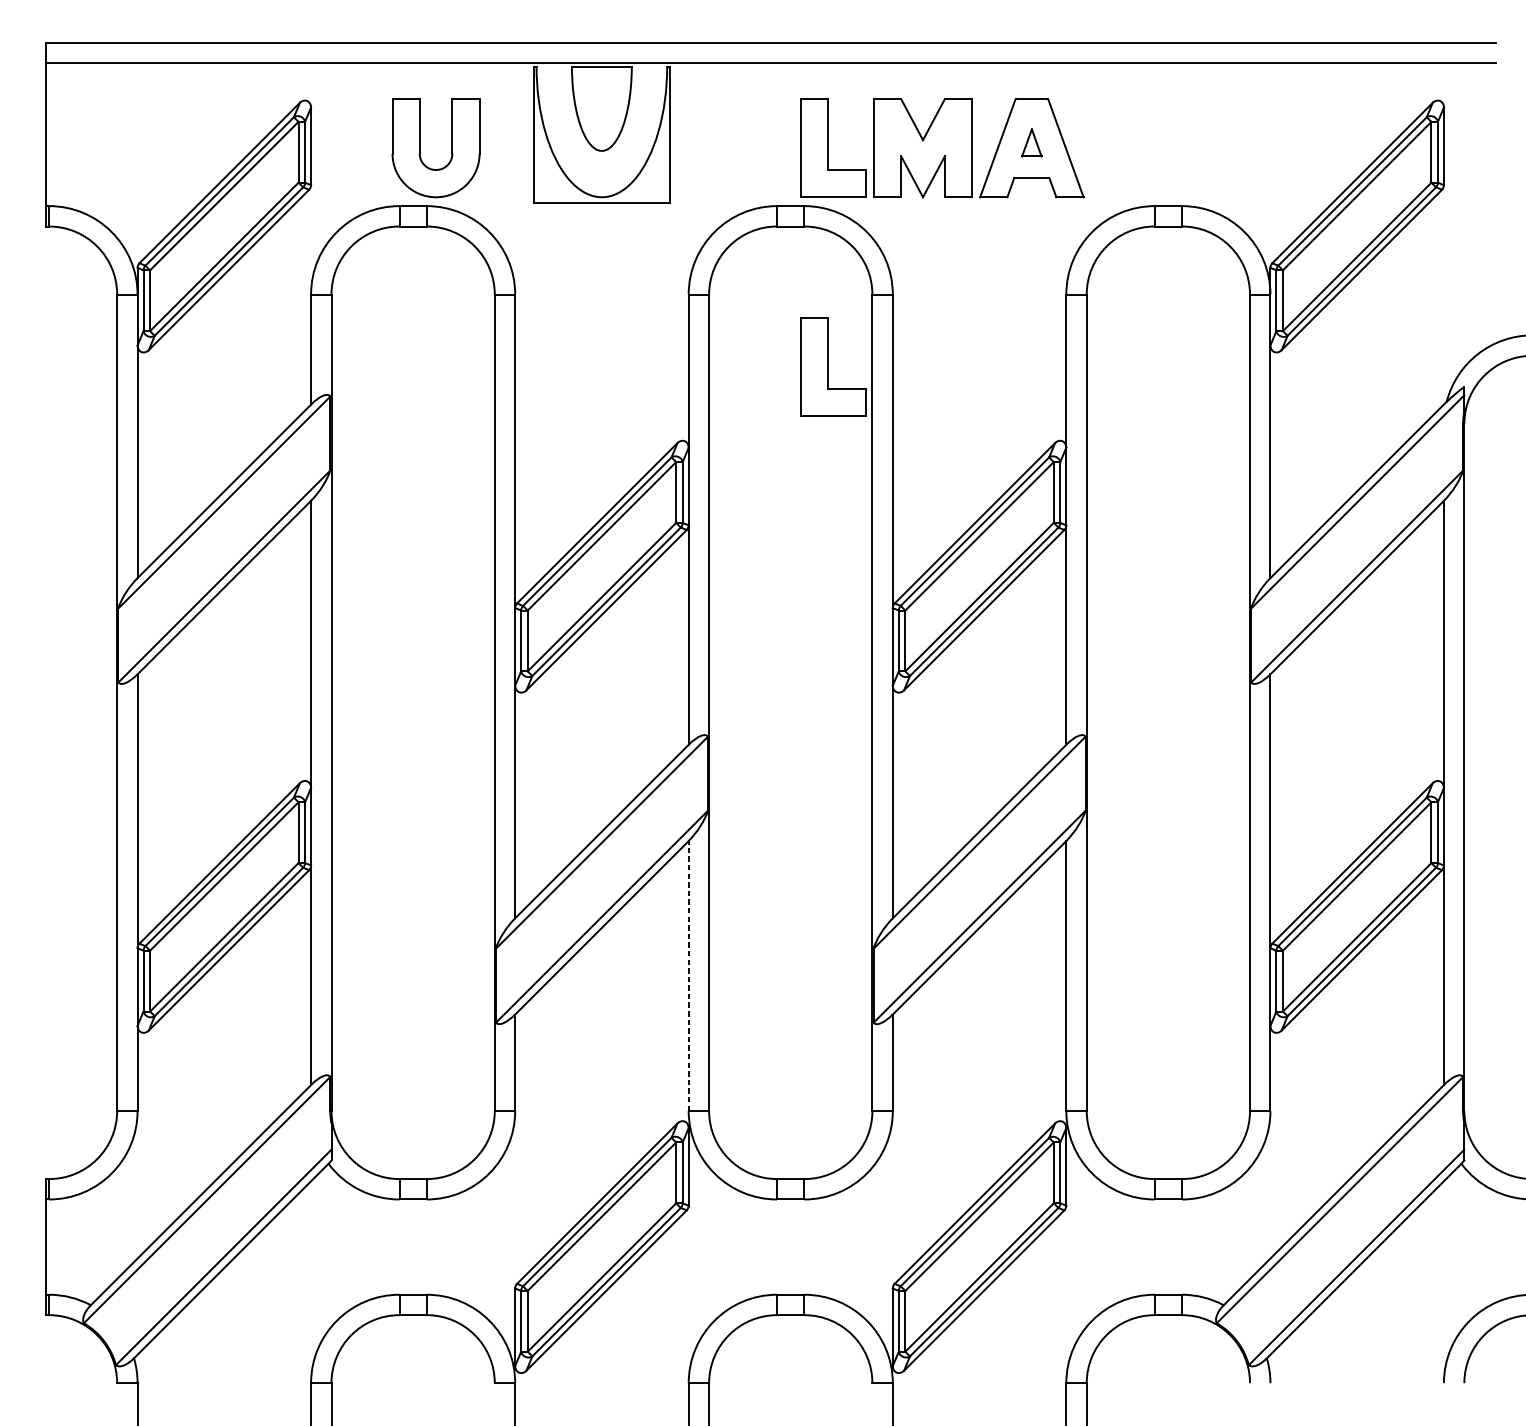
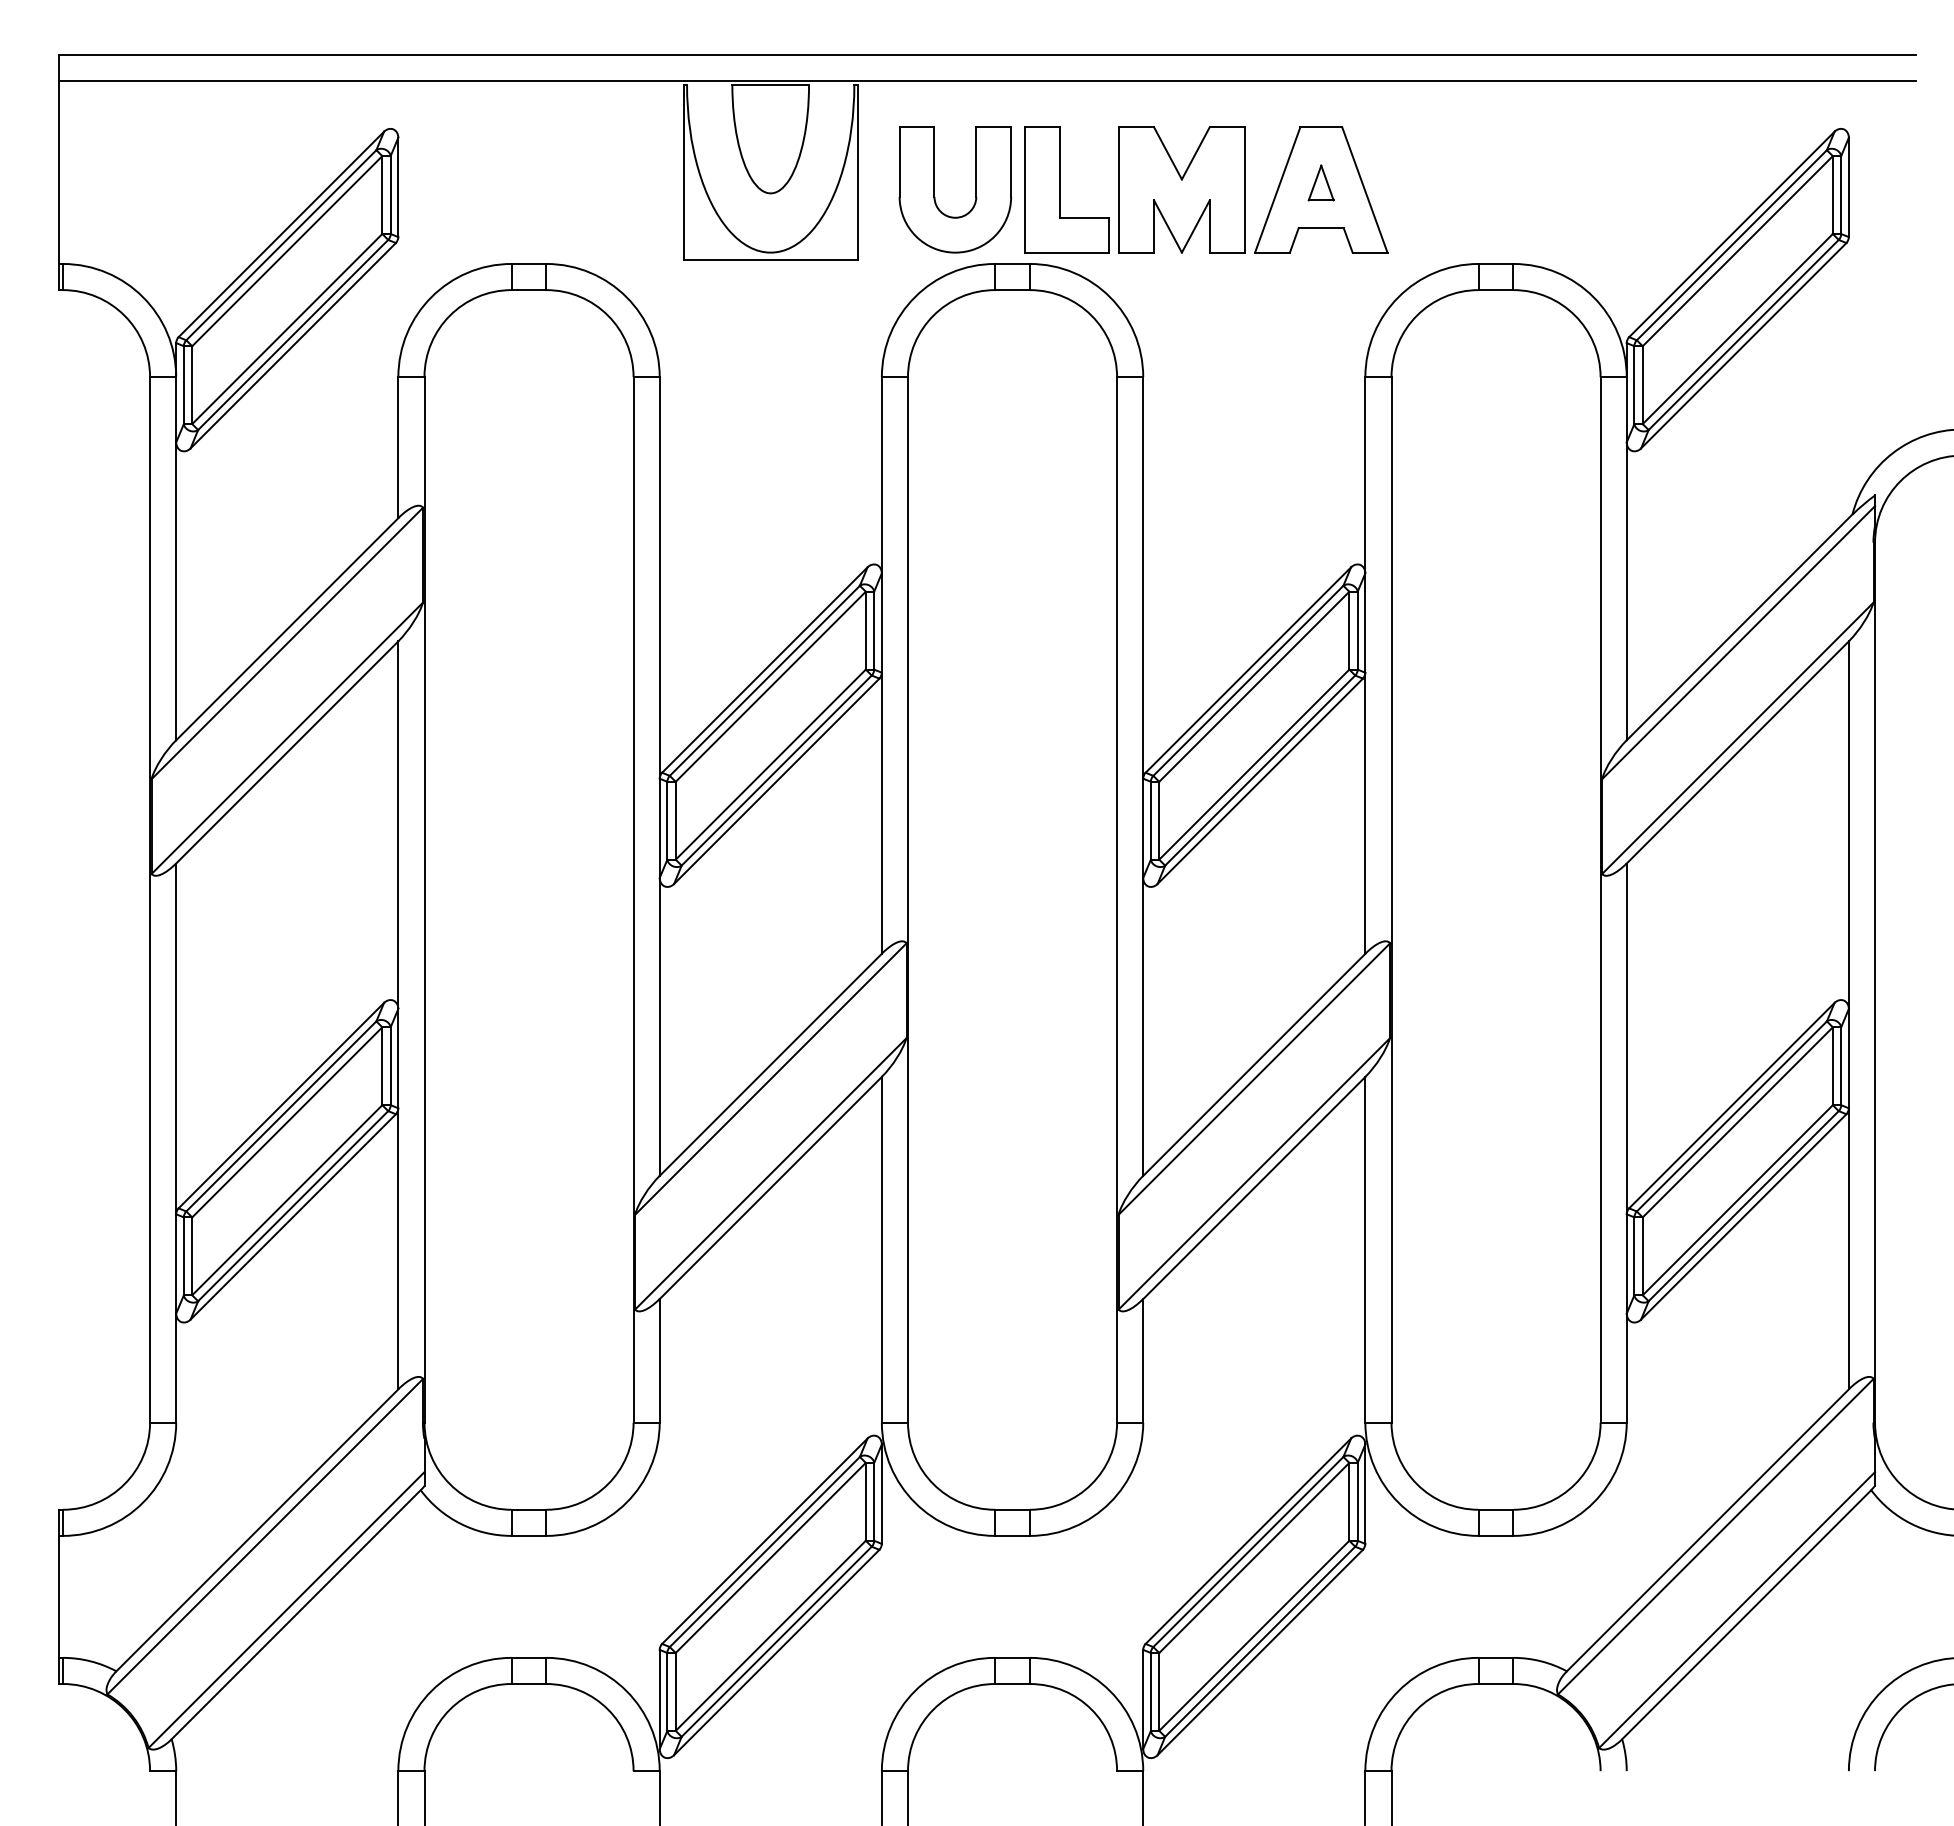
part: (419, 147) -> (934, 189), moved
part: (832, 366) -> (1066, 469), removed
line: (688, 975) -> (881, 1249), dashed -> solid

